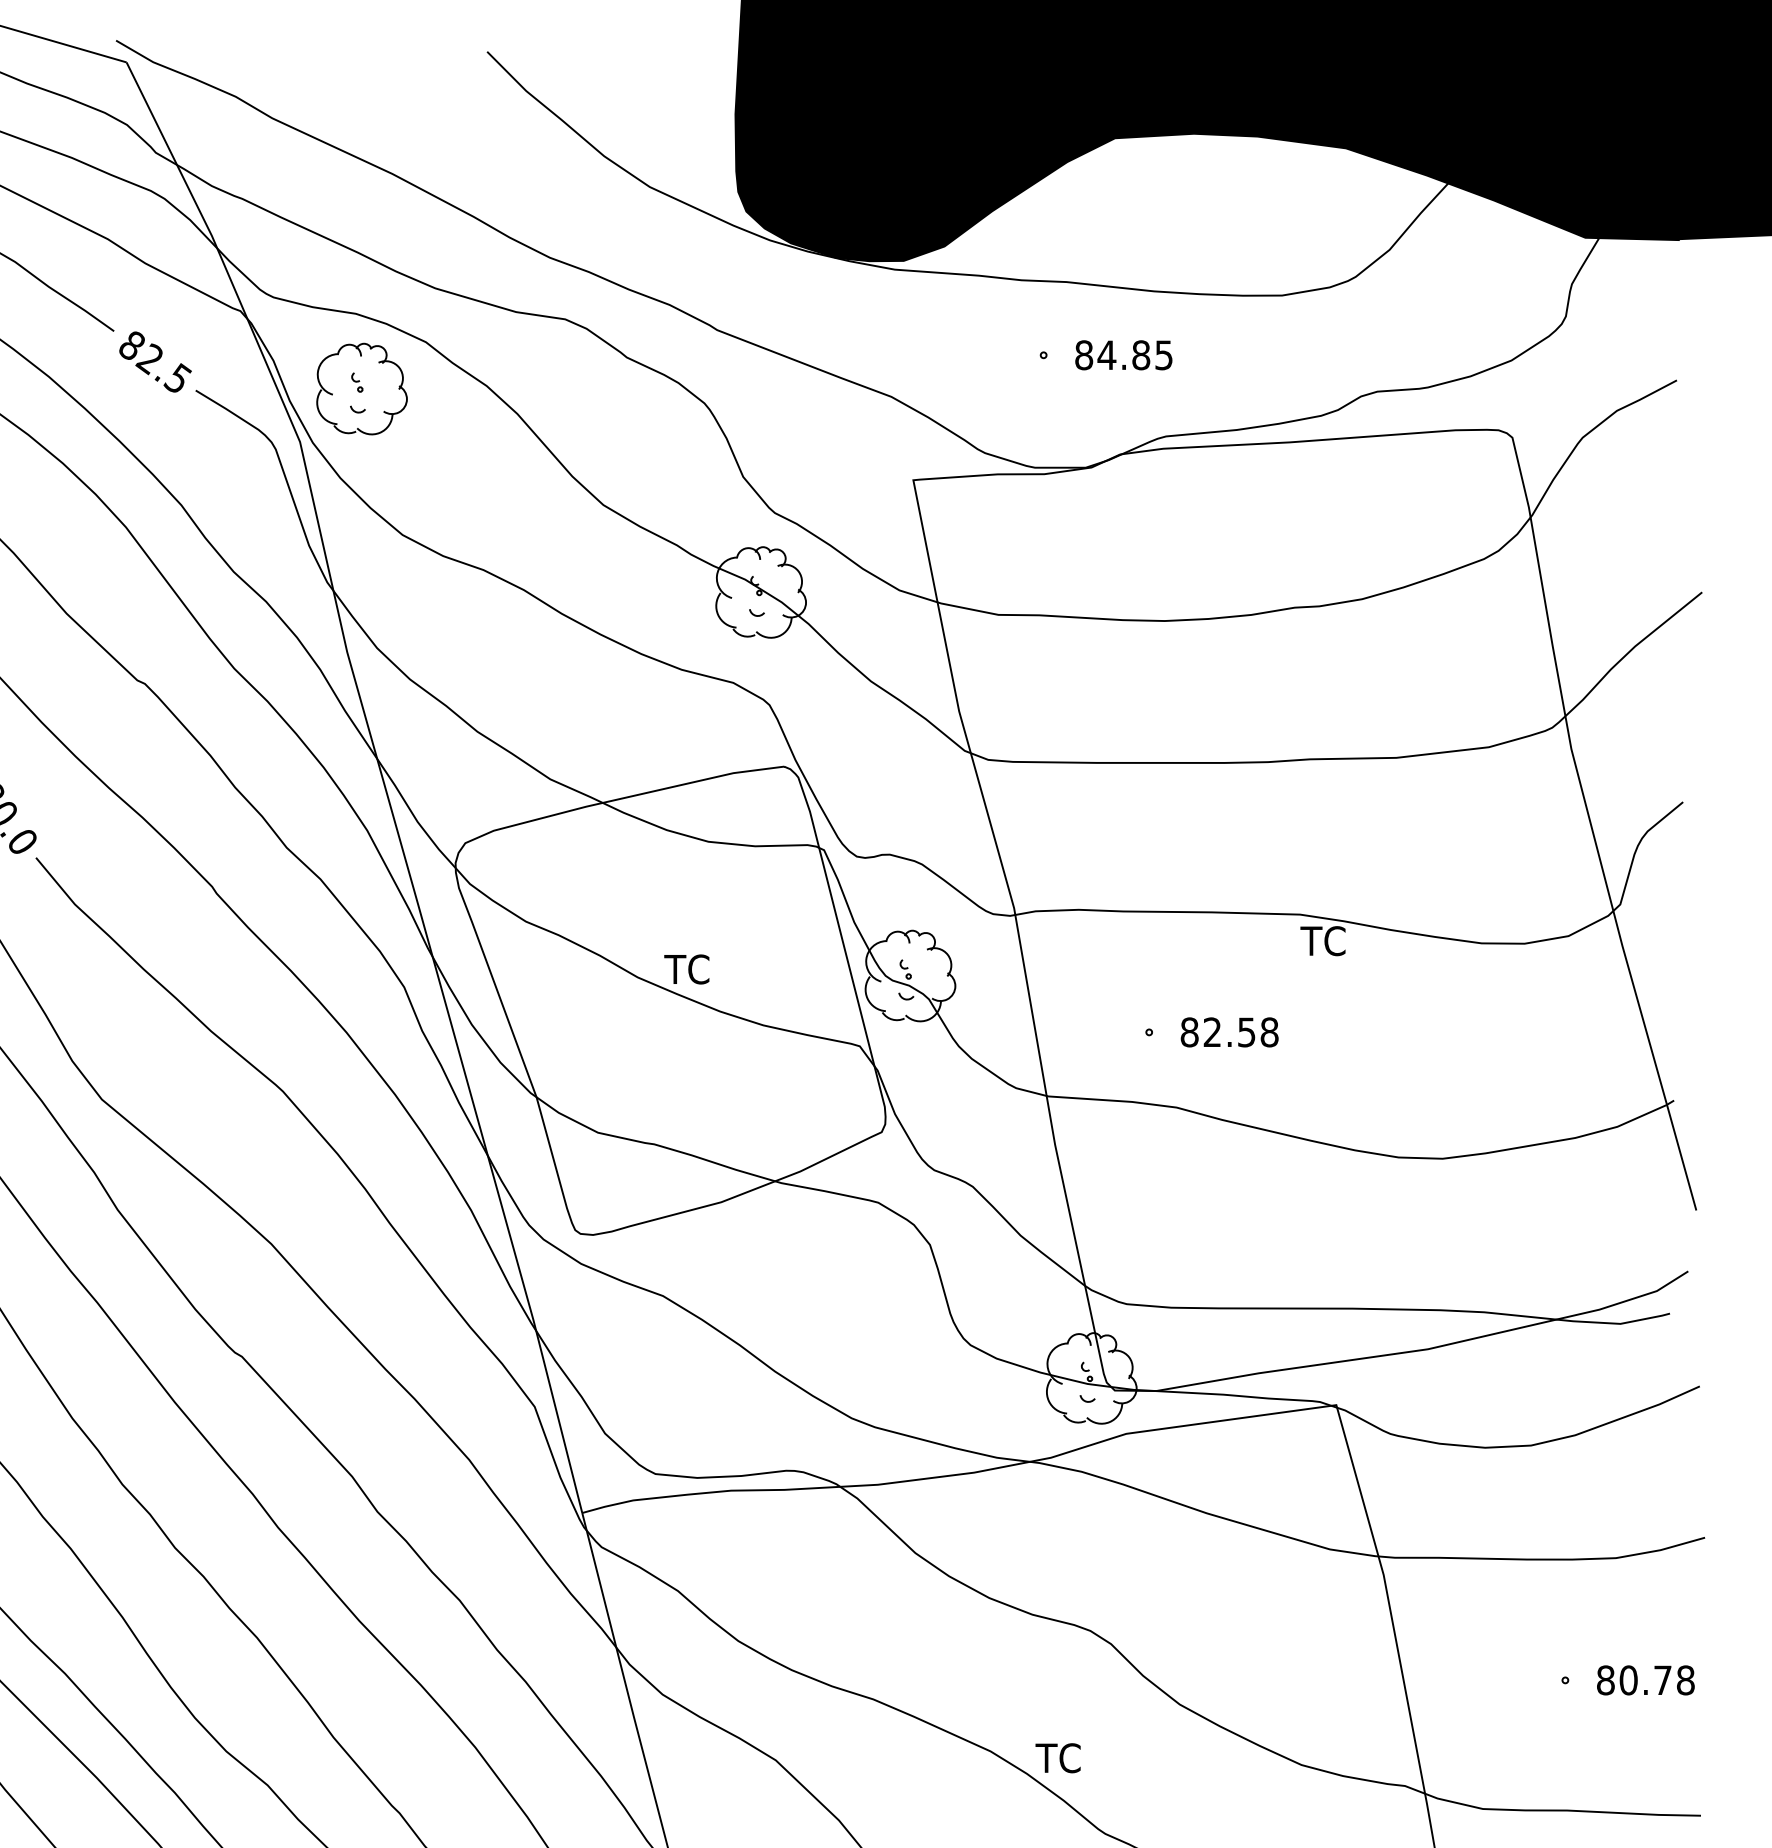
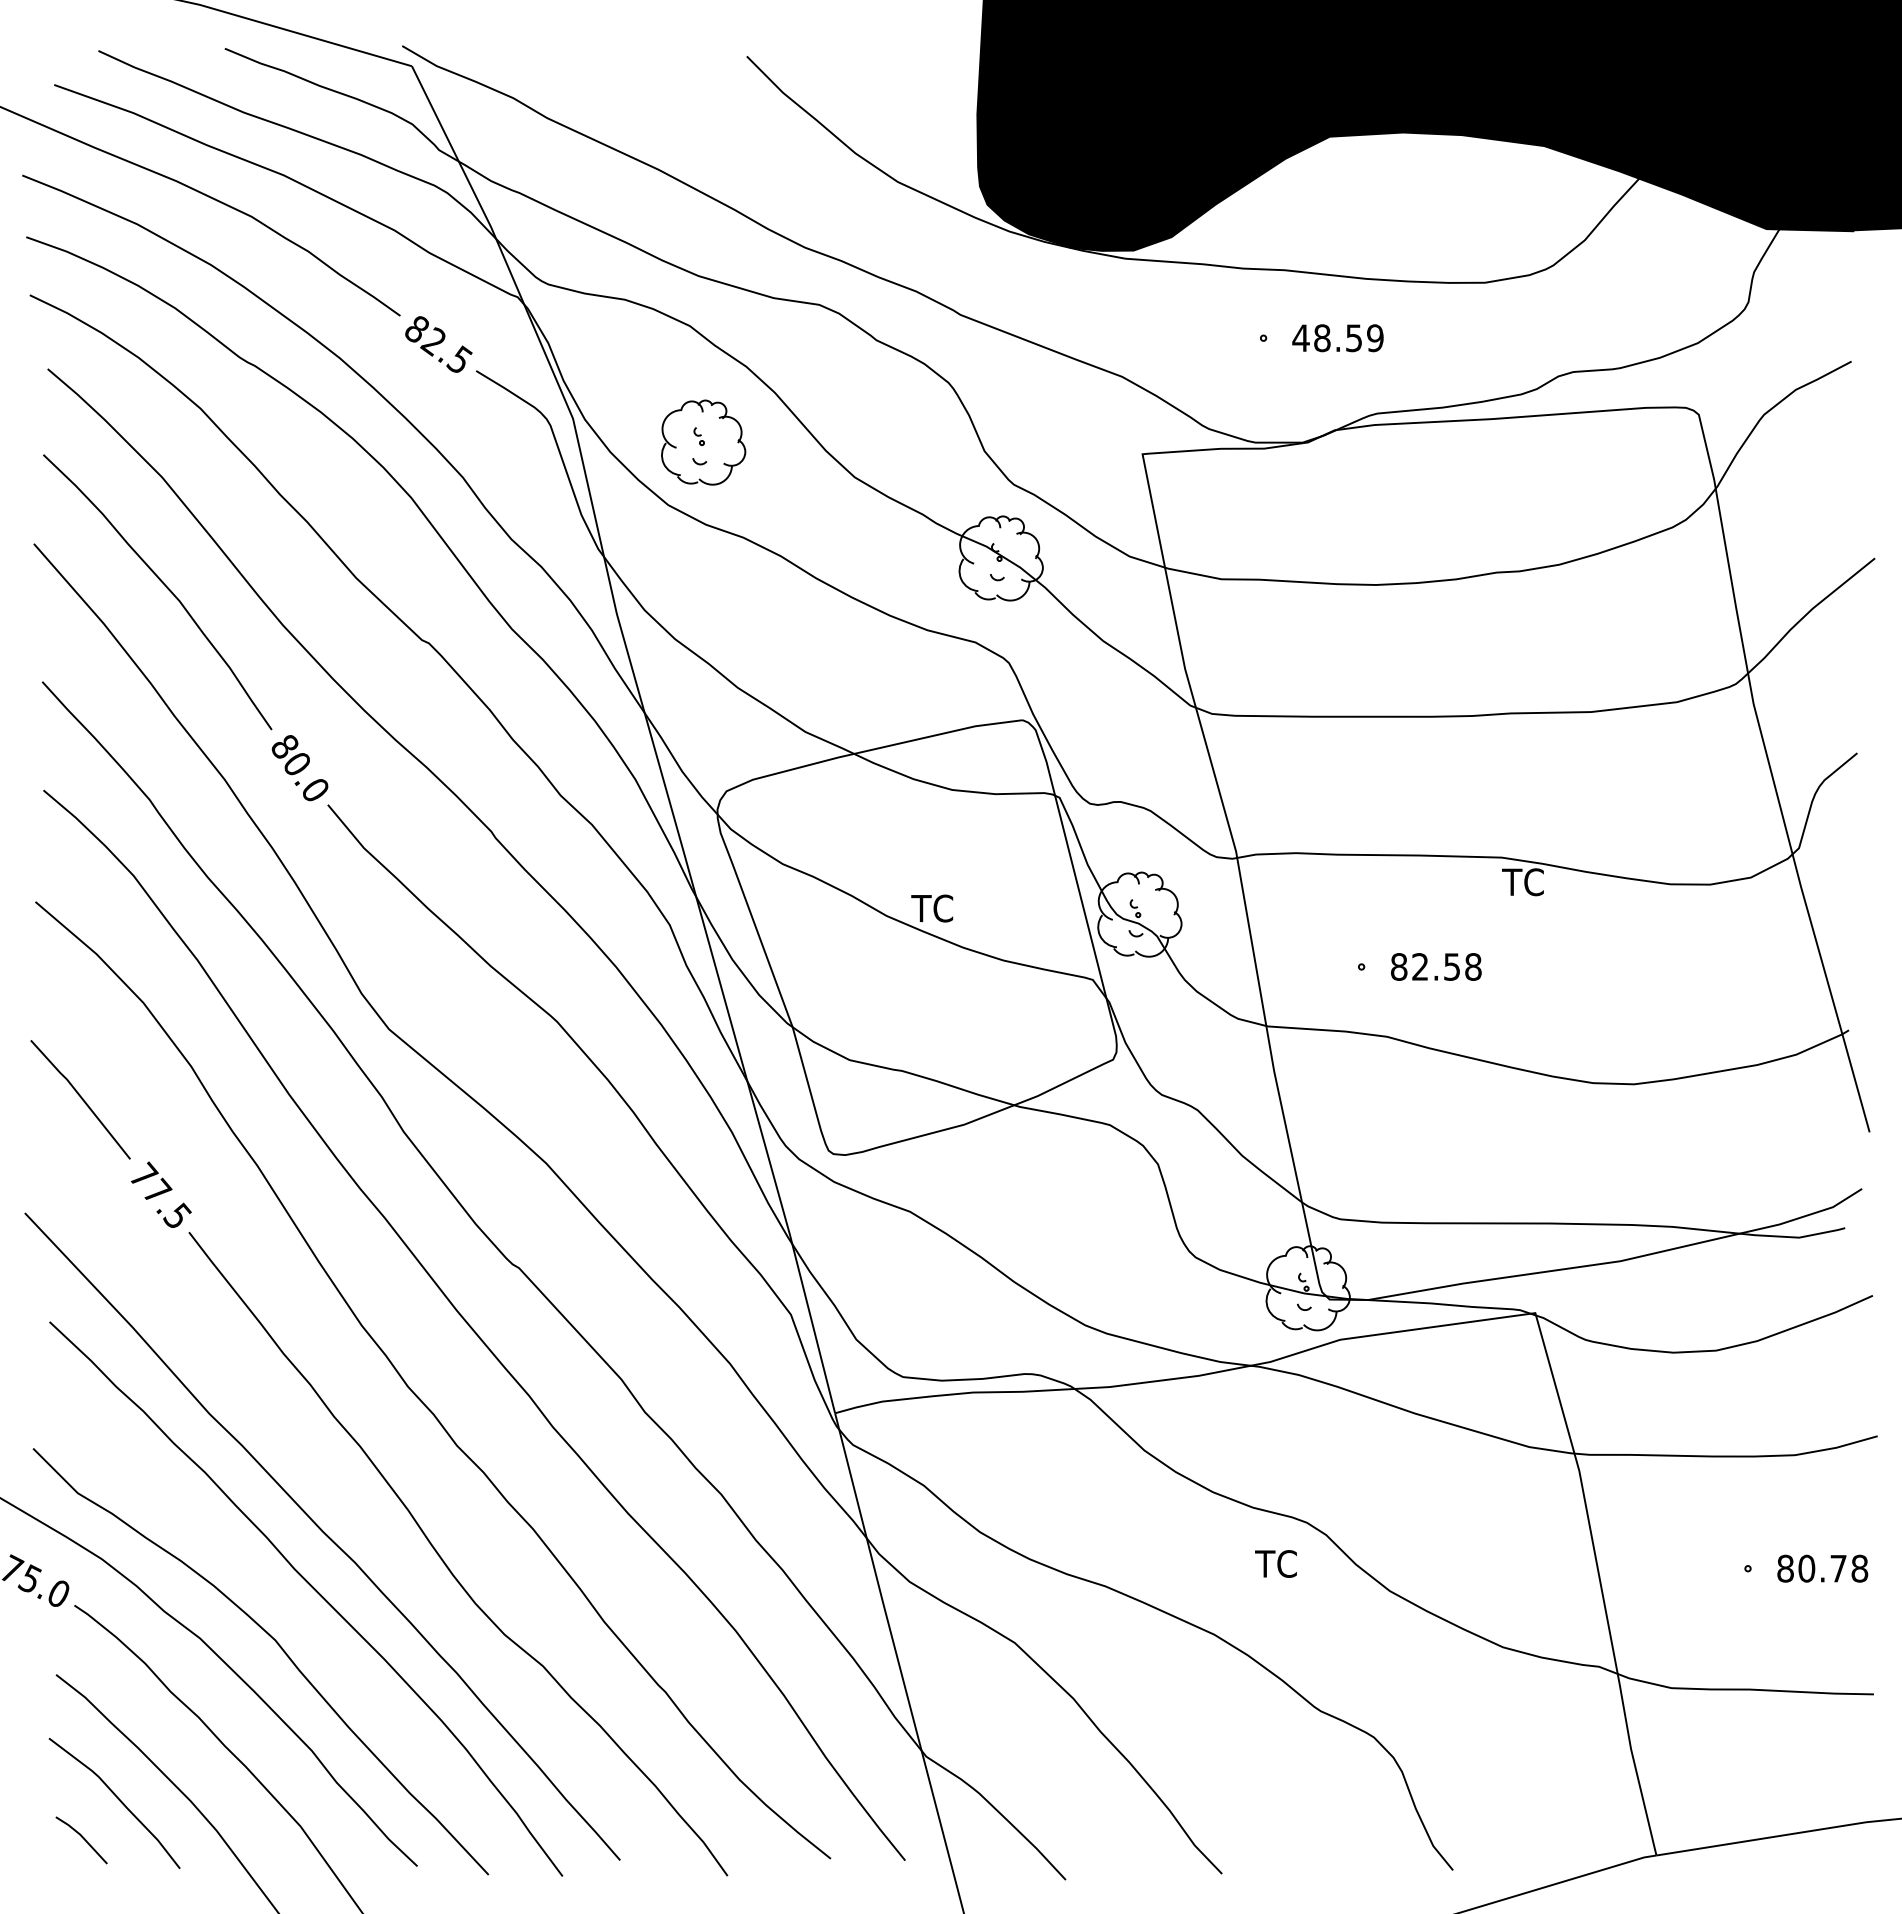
text: (1123, 355) -> (1337, 338), 84.85 -> 48.59
part: (361, 388) -> (703, 442), moved
text: (1057, 1757) -> (1275, 1563), moved

